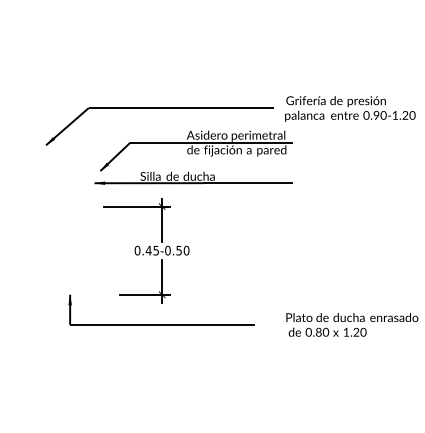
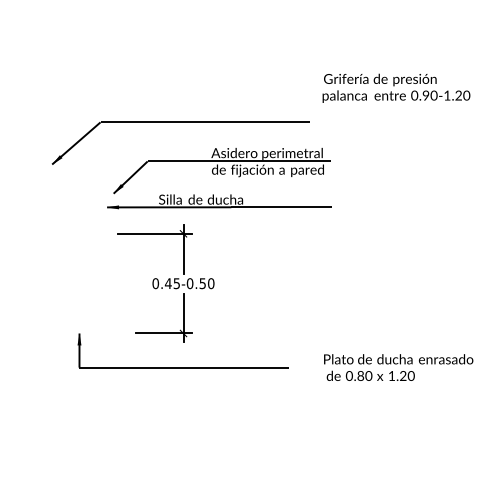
text: (350, 108) -> (396, 87), moved

